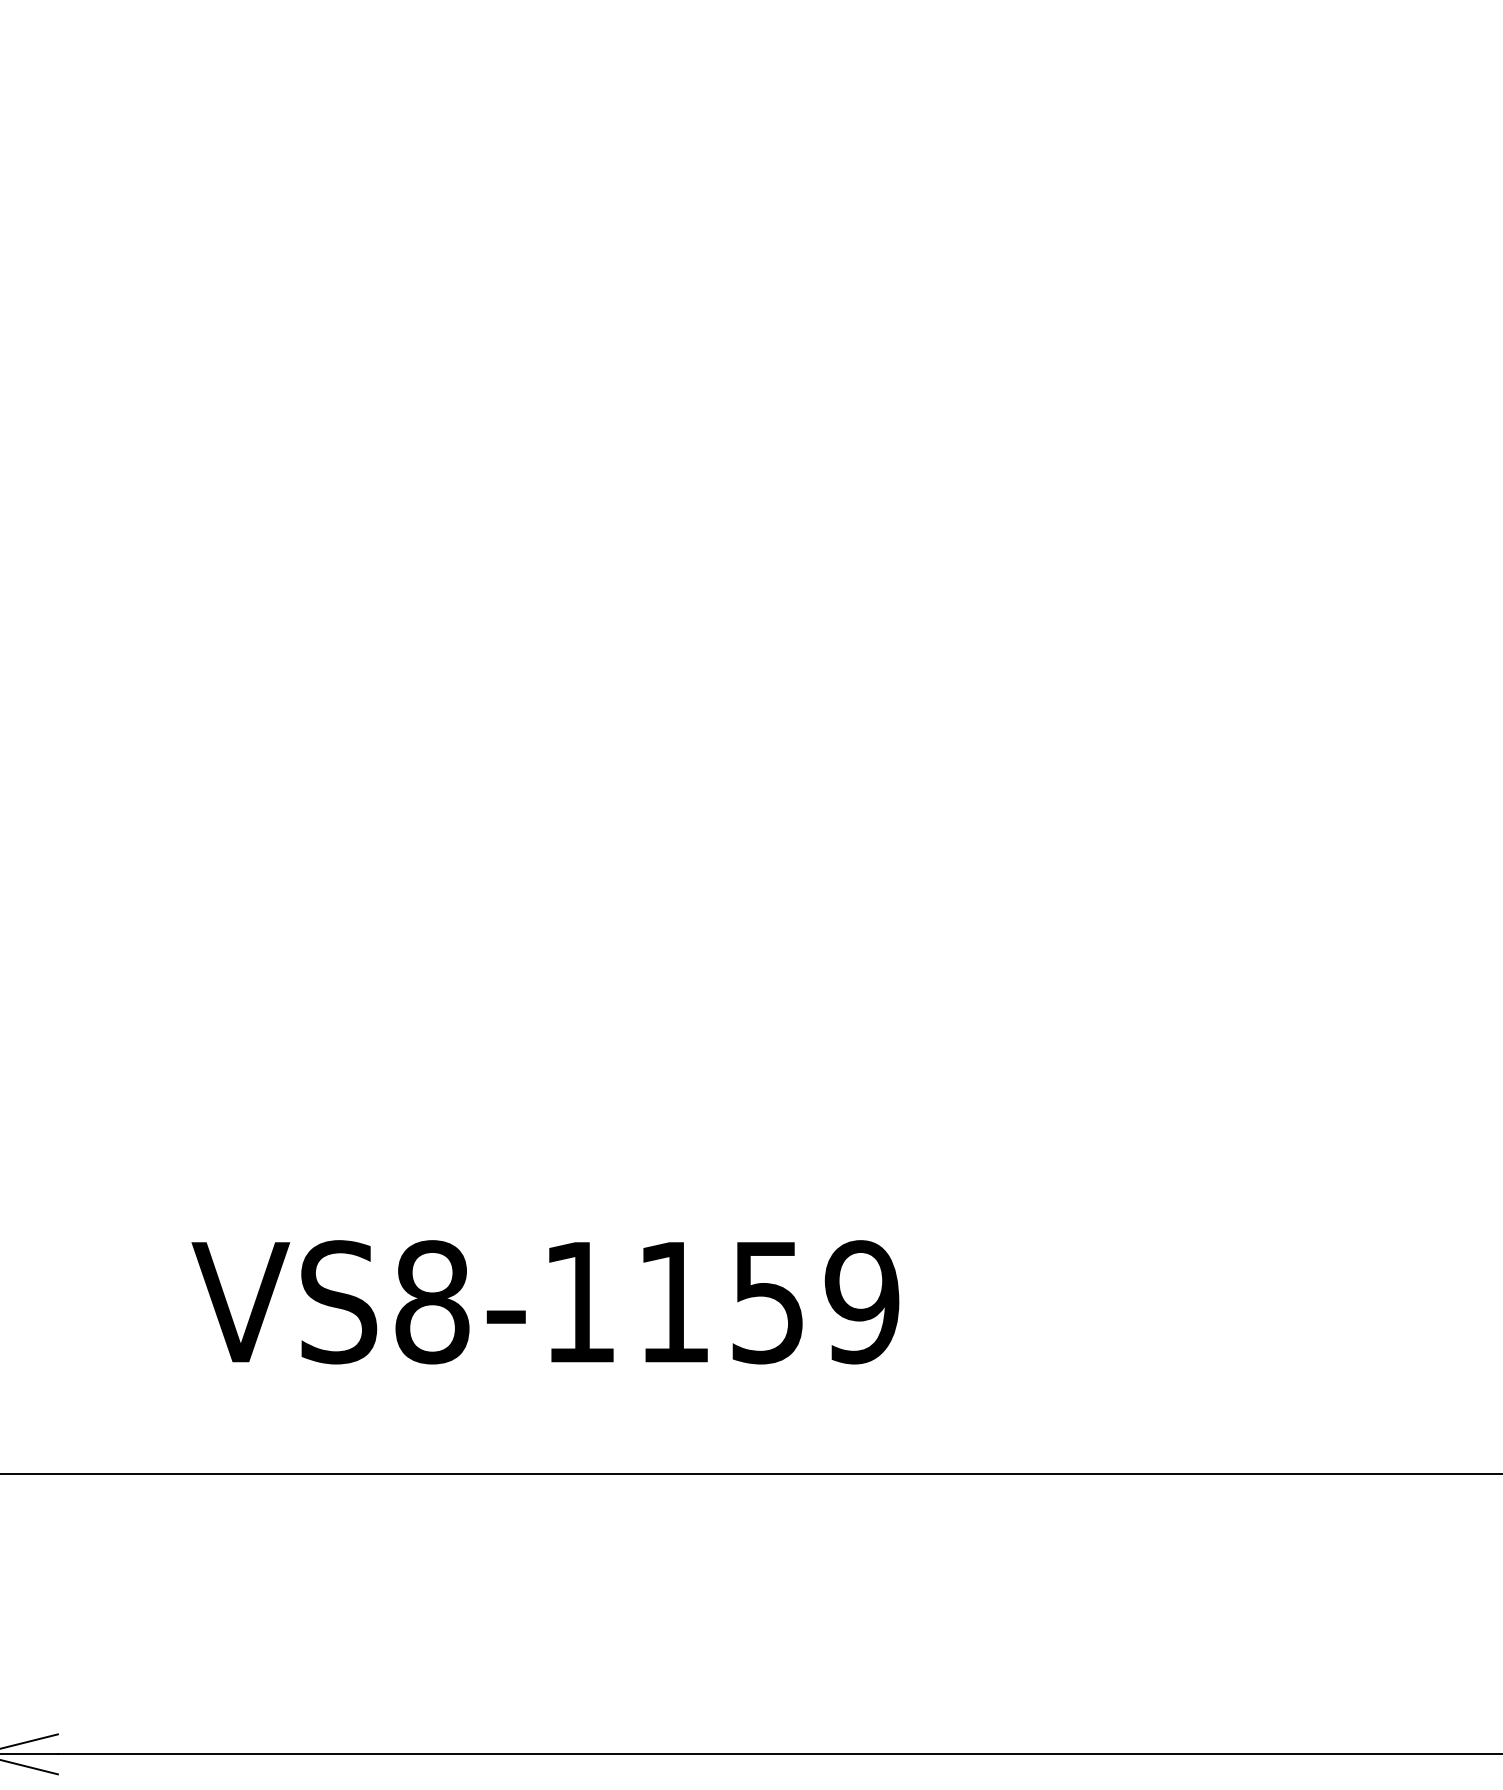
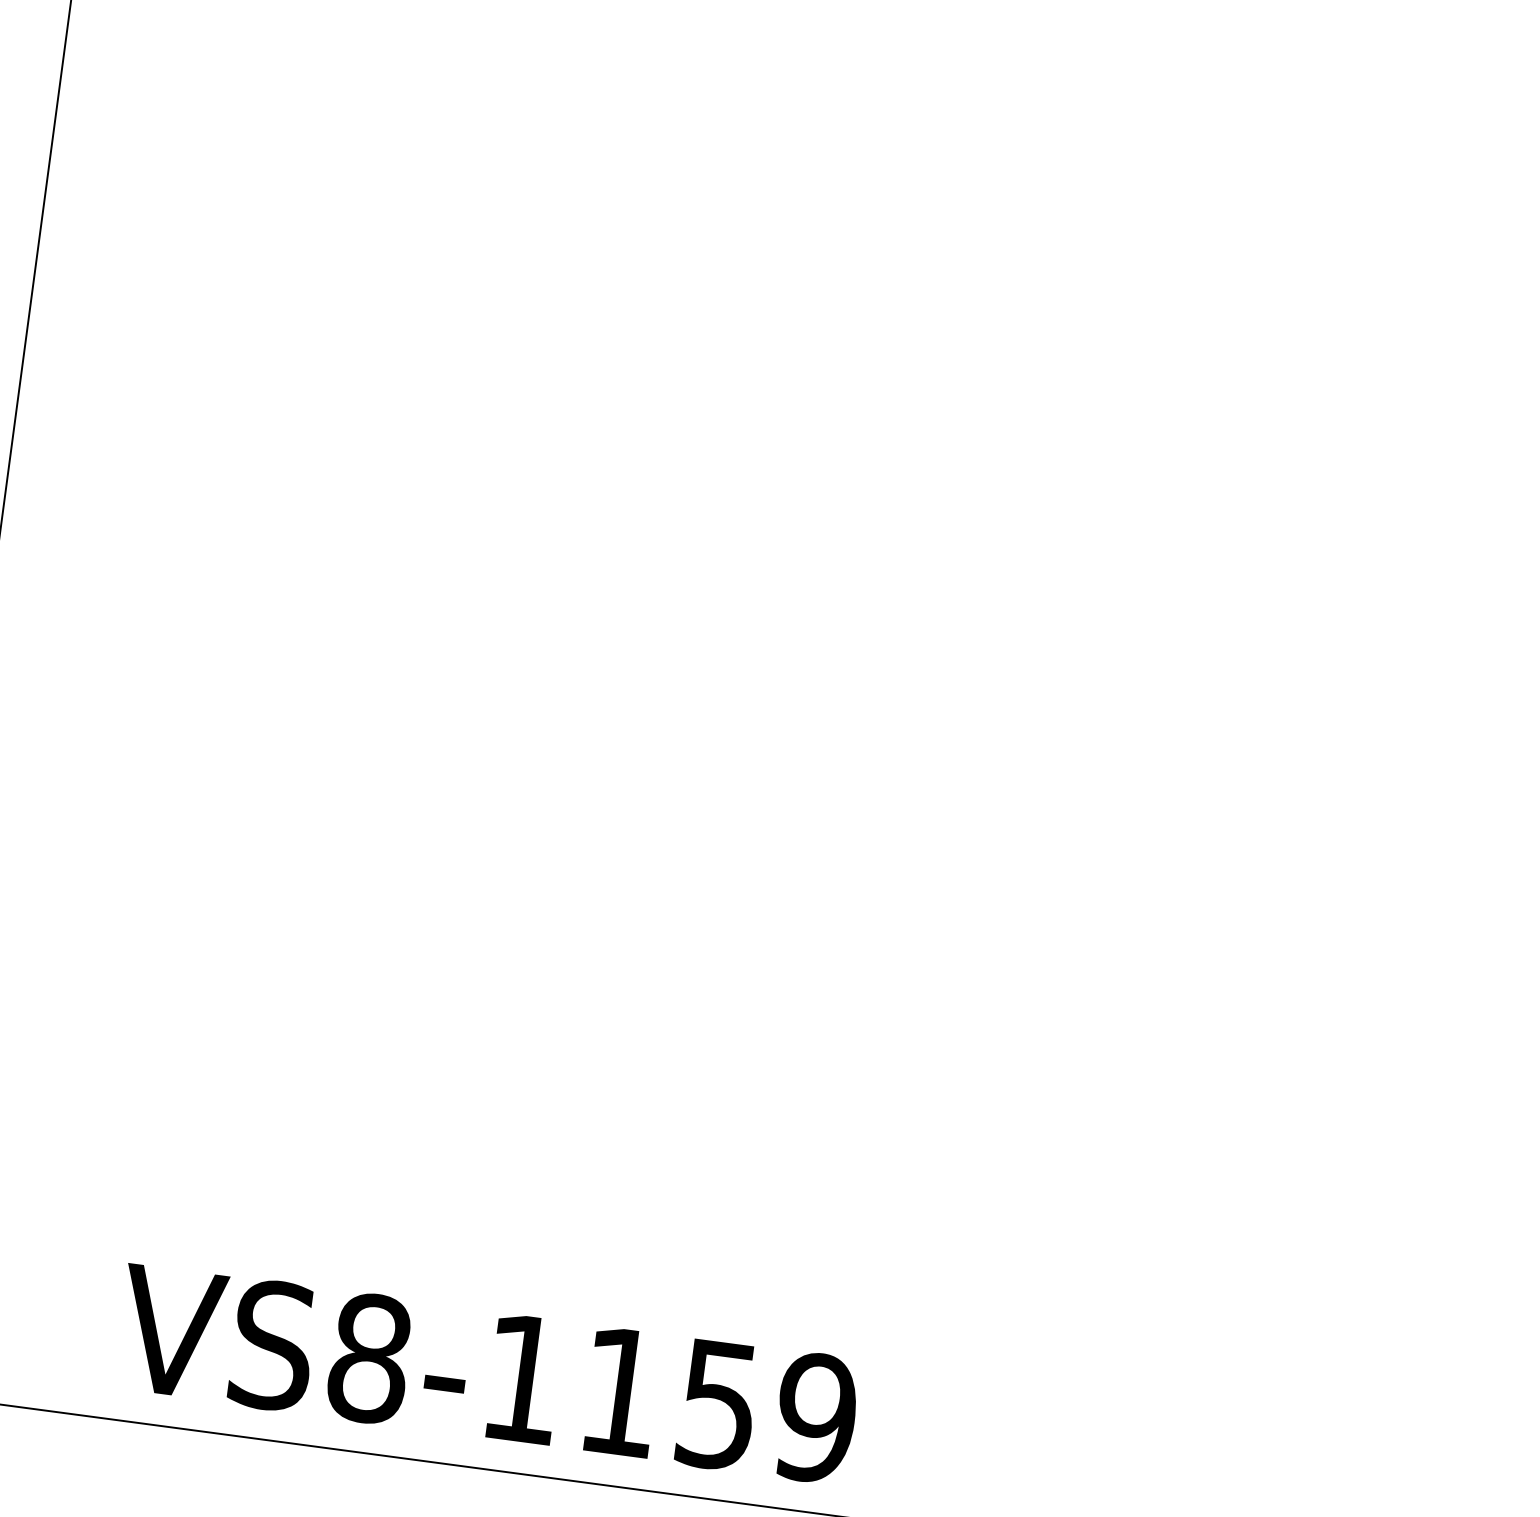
text: (545, 1302) -> (487, 1374), moved

